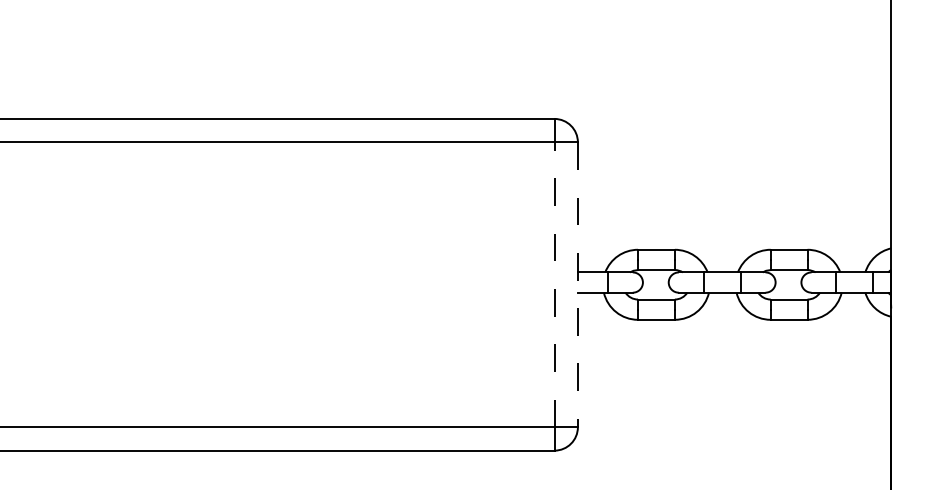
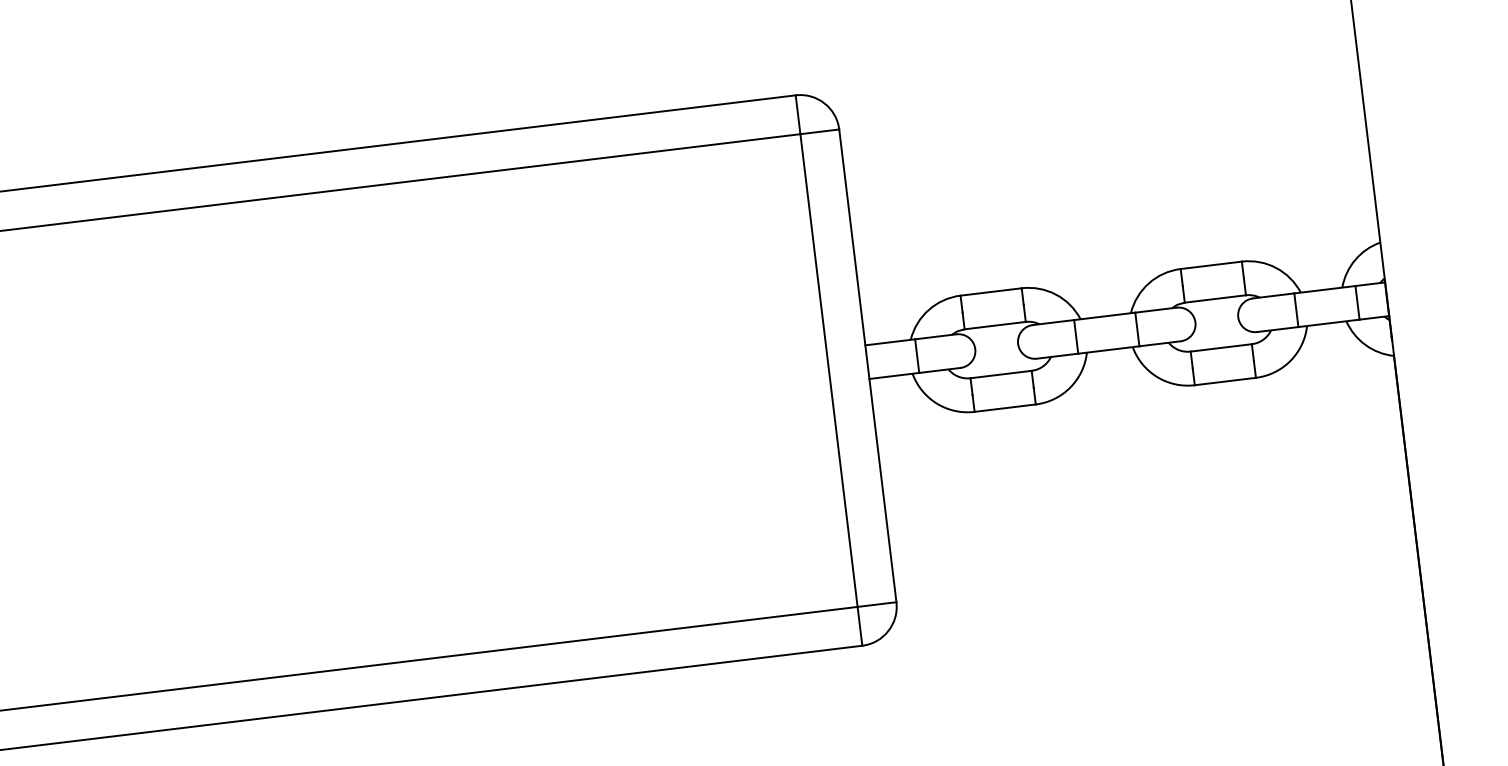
line: (554, 284) -> (828, 370), dashed -> solid
line: (577, 285) -> (867, 367), dashed -> solid

